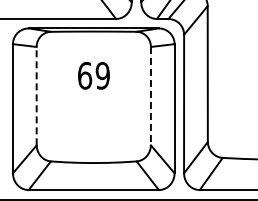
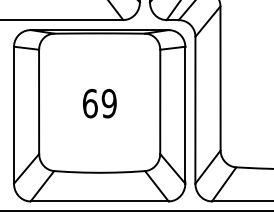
text: (93, 75) -> (99, 103), moved
line: (36, 95) -> (38, 101), dashed -> solid
line: (150, 96) -> (159, 102), dashed -> solid

